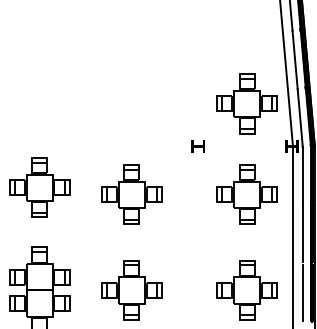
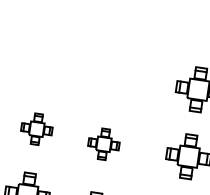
part: (197, 146) -> (157, 115), removed
part: (39, 187) -> (36, 129), size x0.7
part: (131, 194) -> (103, 144), size x0.7

